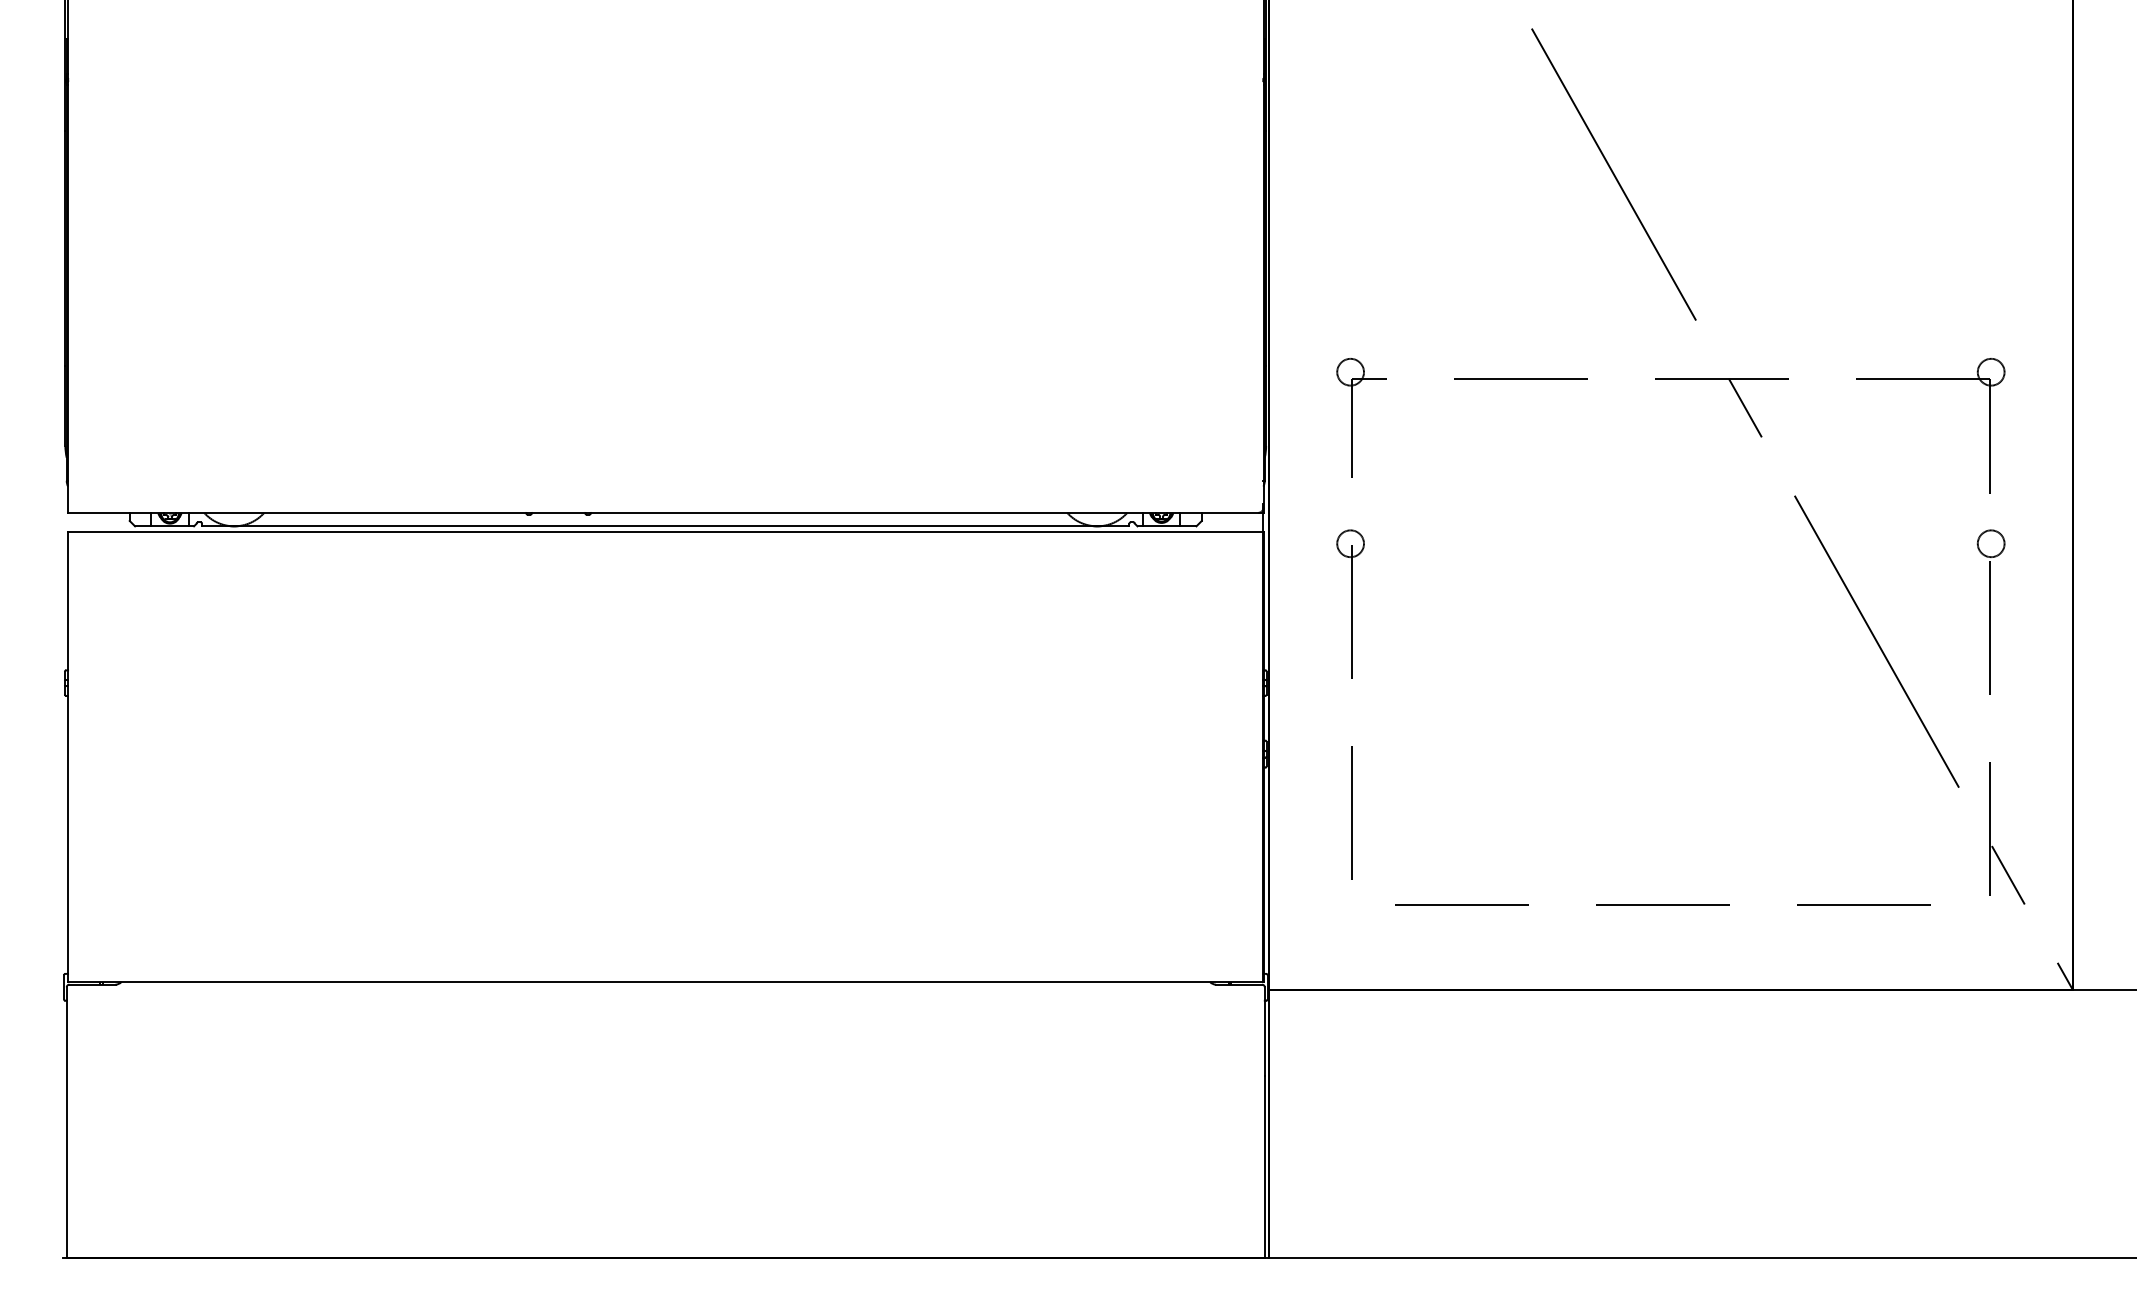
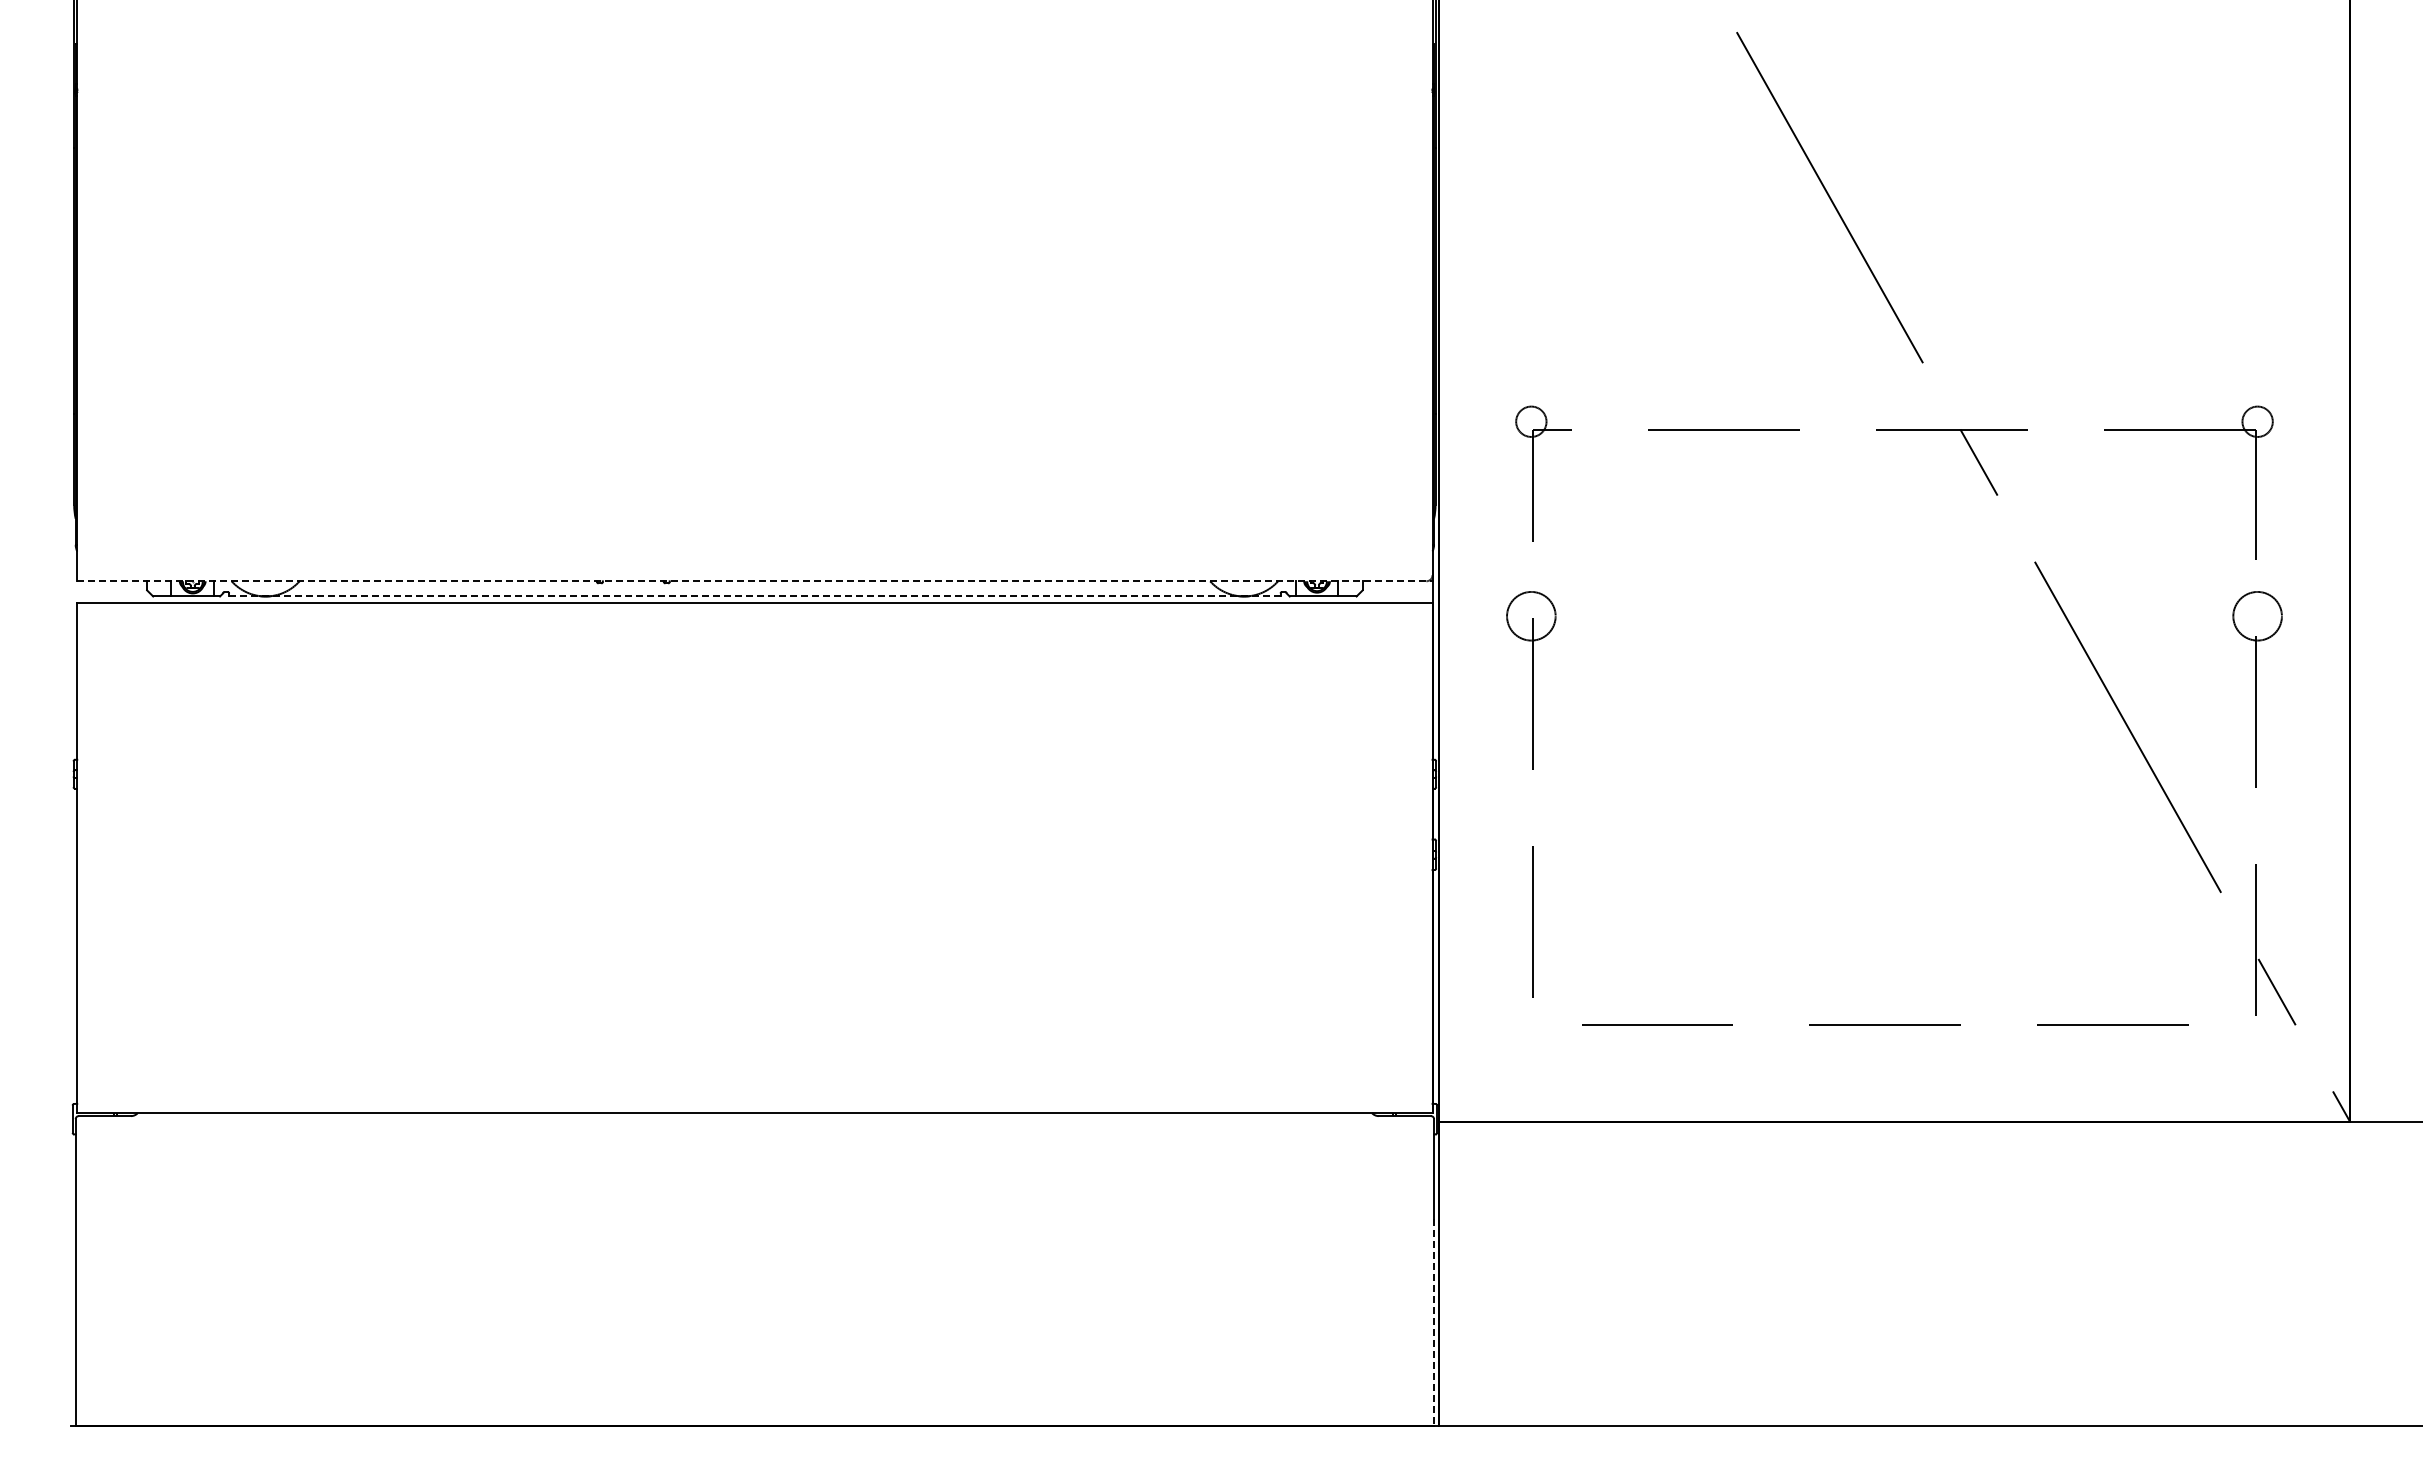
line: (665, 513) -> (754, 581), solid -> dashed
line: (665, 526) -> (754, 596), solid -> dashed
circle: (1350, 543) -> (1531, 616), size x1.6
circle: (1991, 543) -> (2257, 616), size x1.6
line: (1265, 1167) -> (1434, 1323), solid -> dashed

